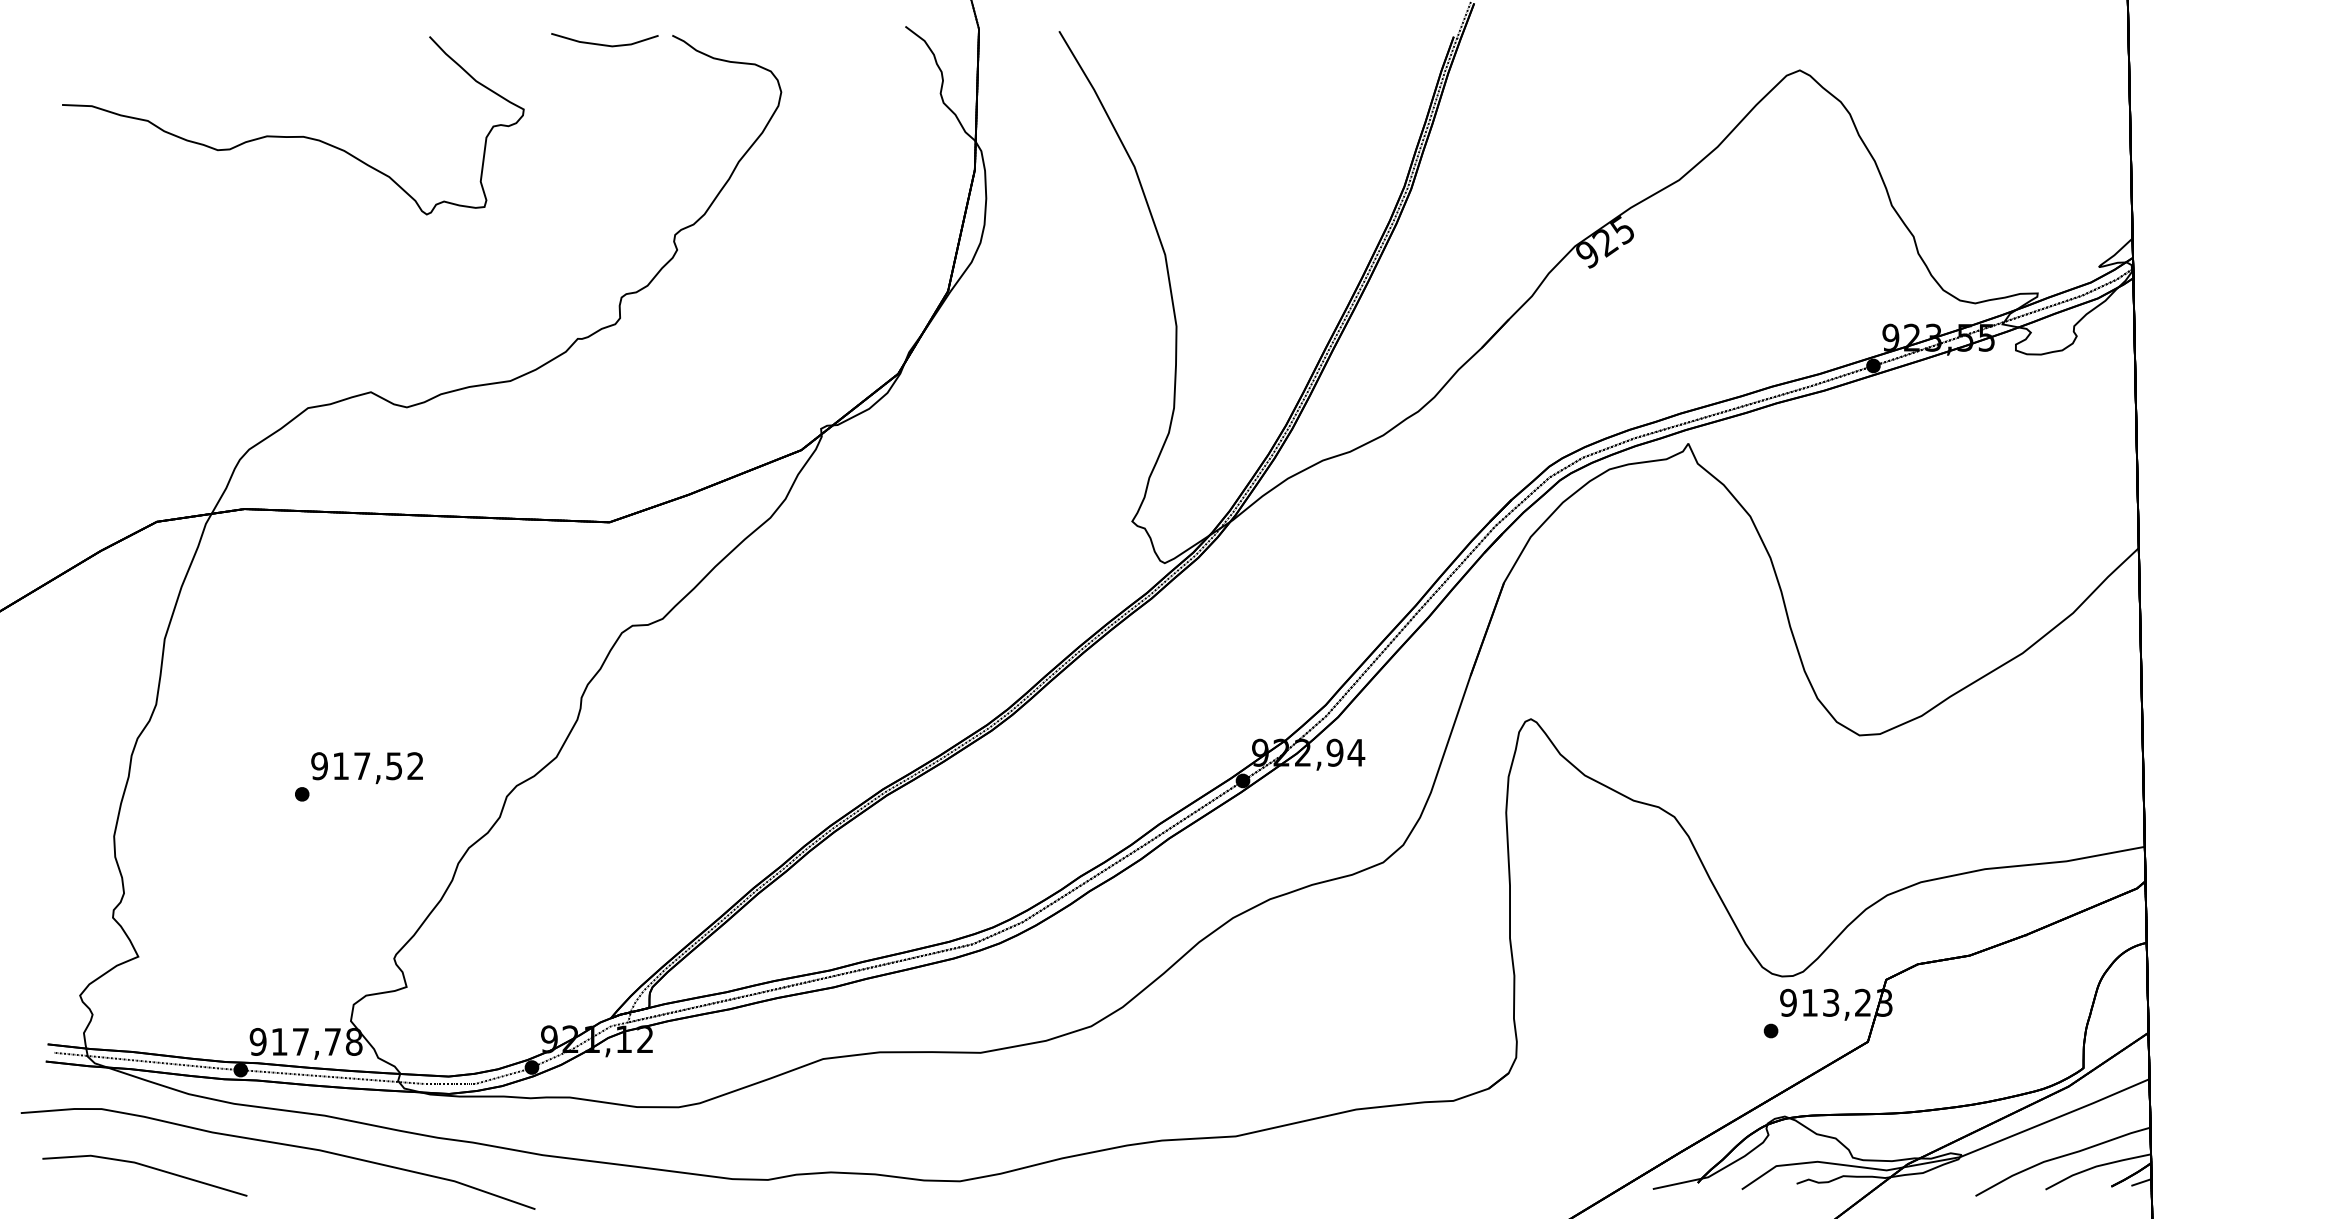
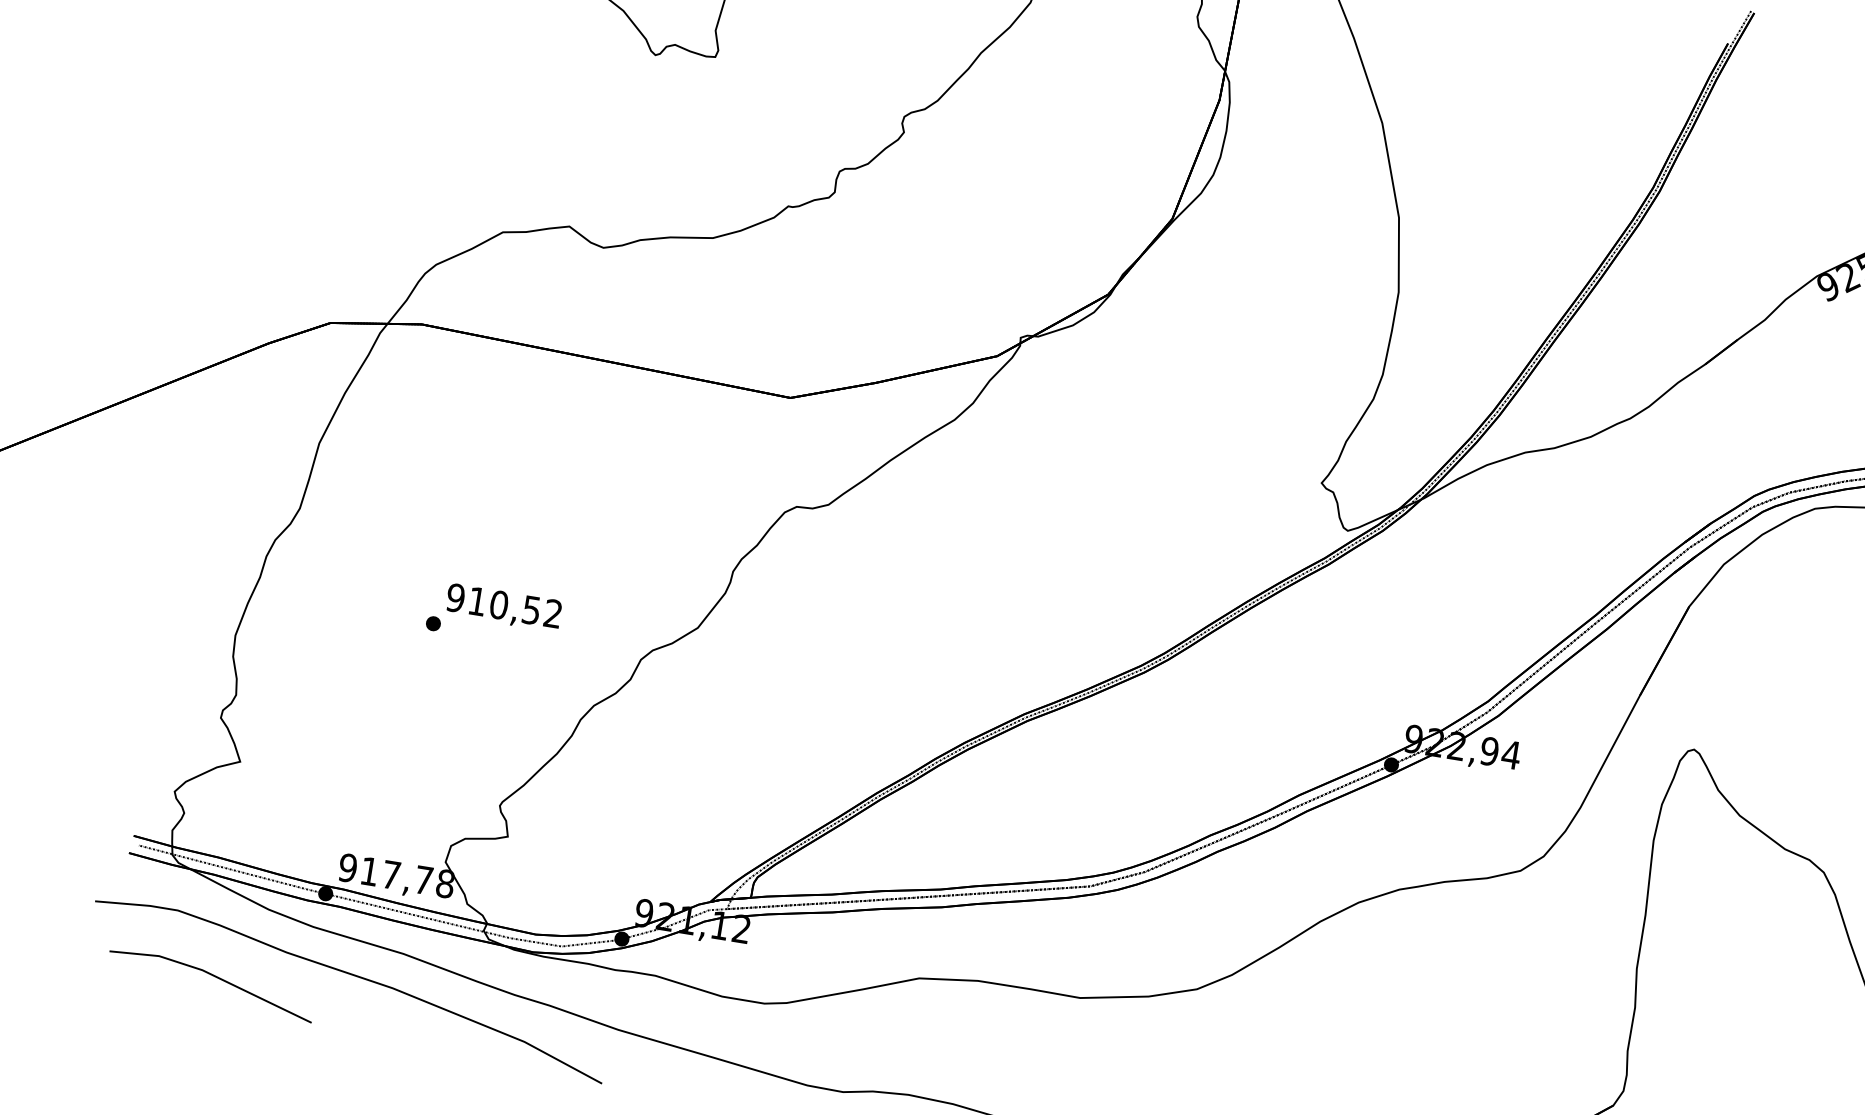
text: (362, 766) -> (499, 605), 917,52 -> 910,52

